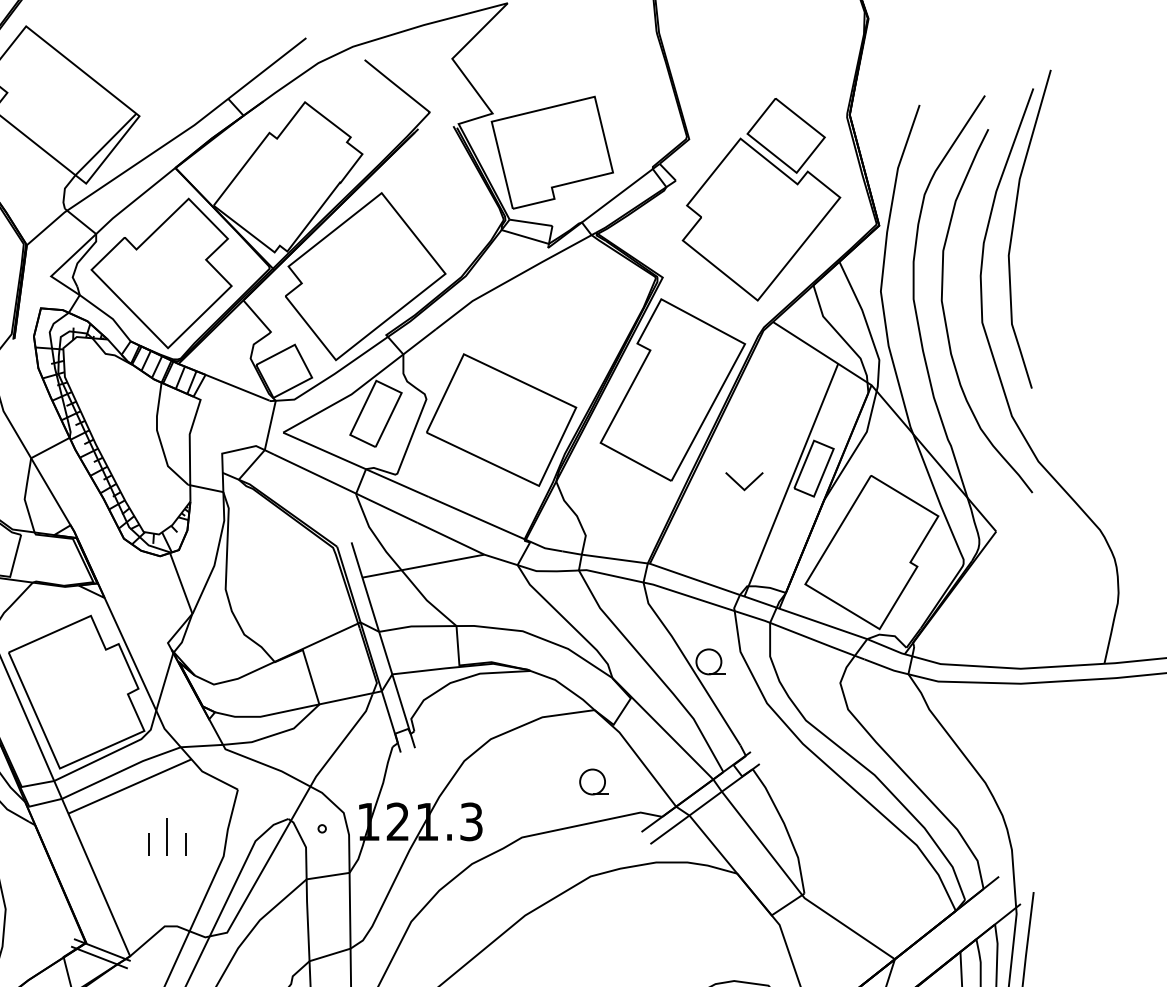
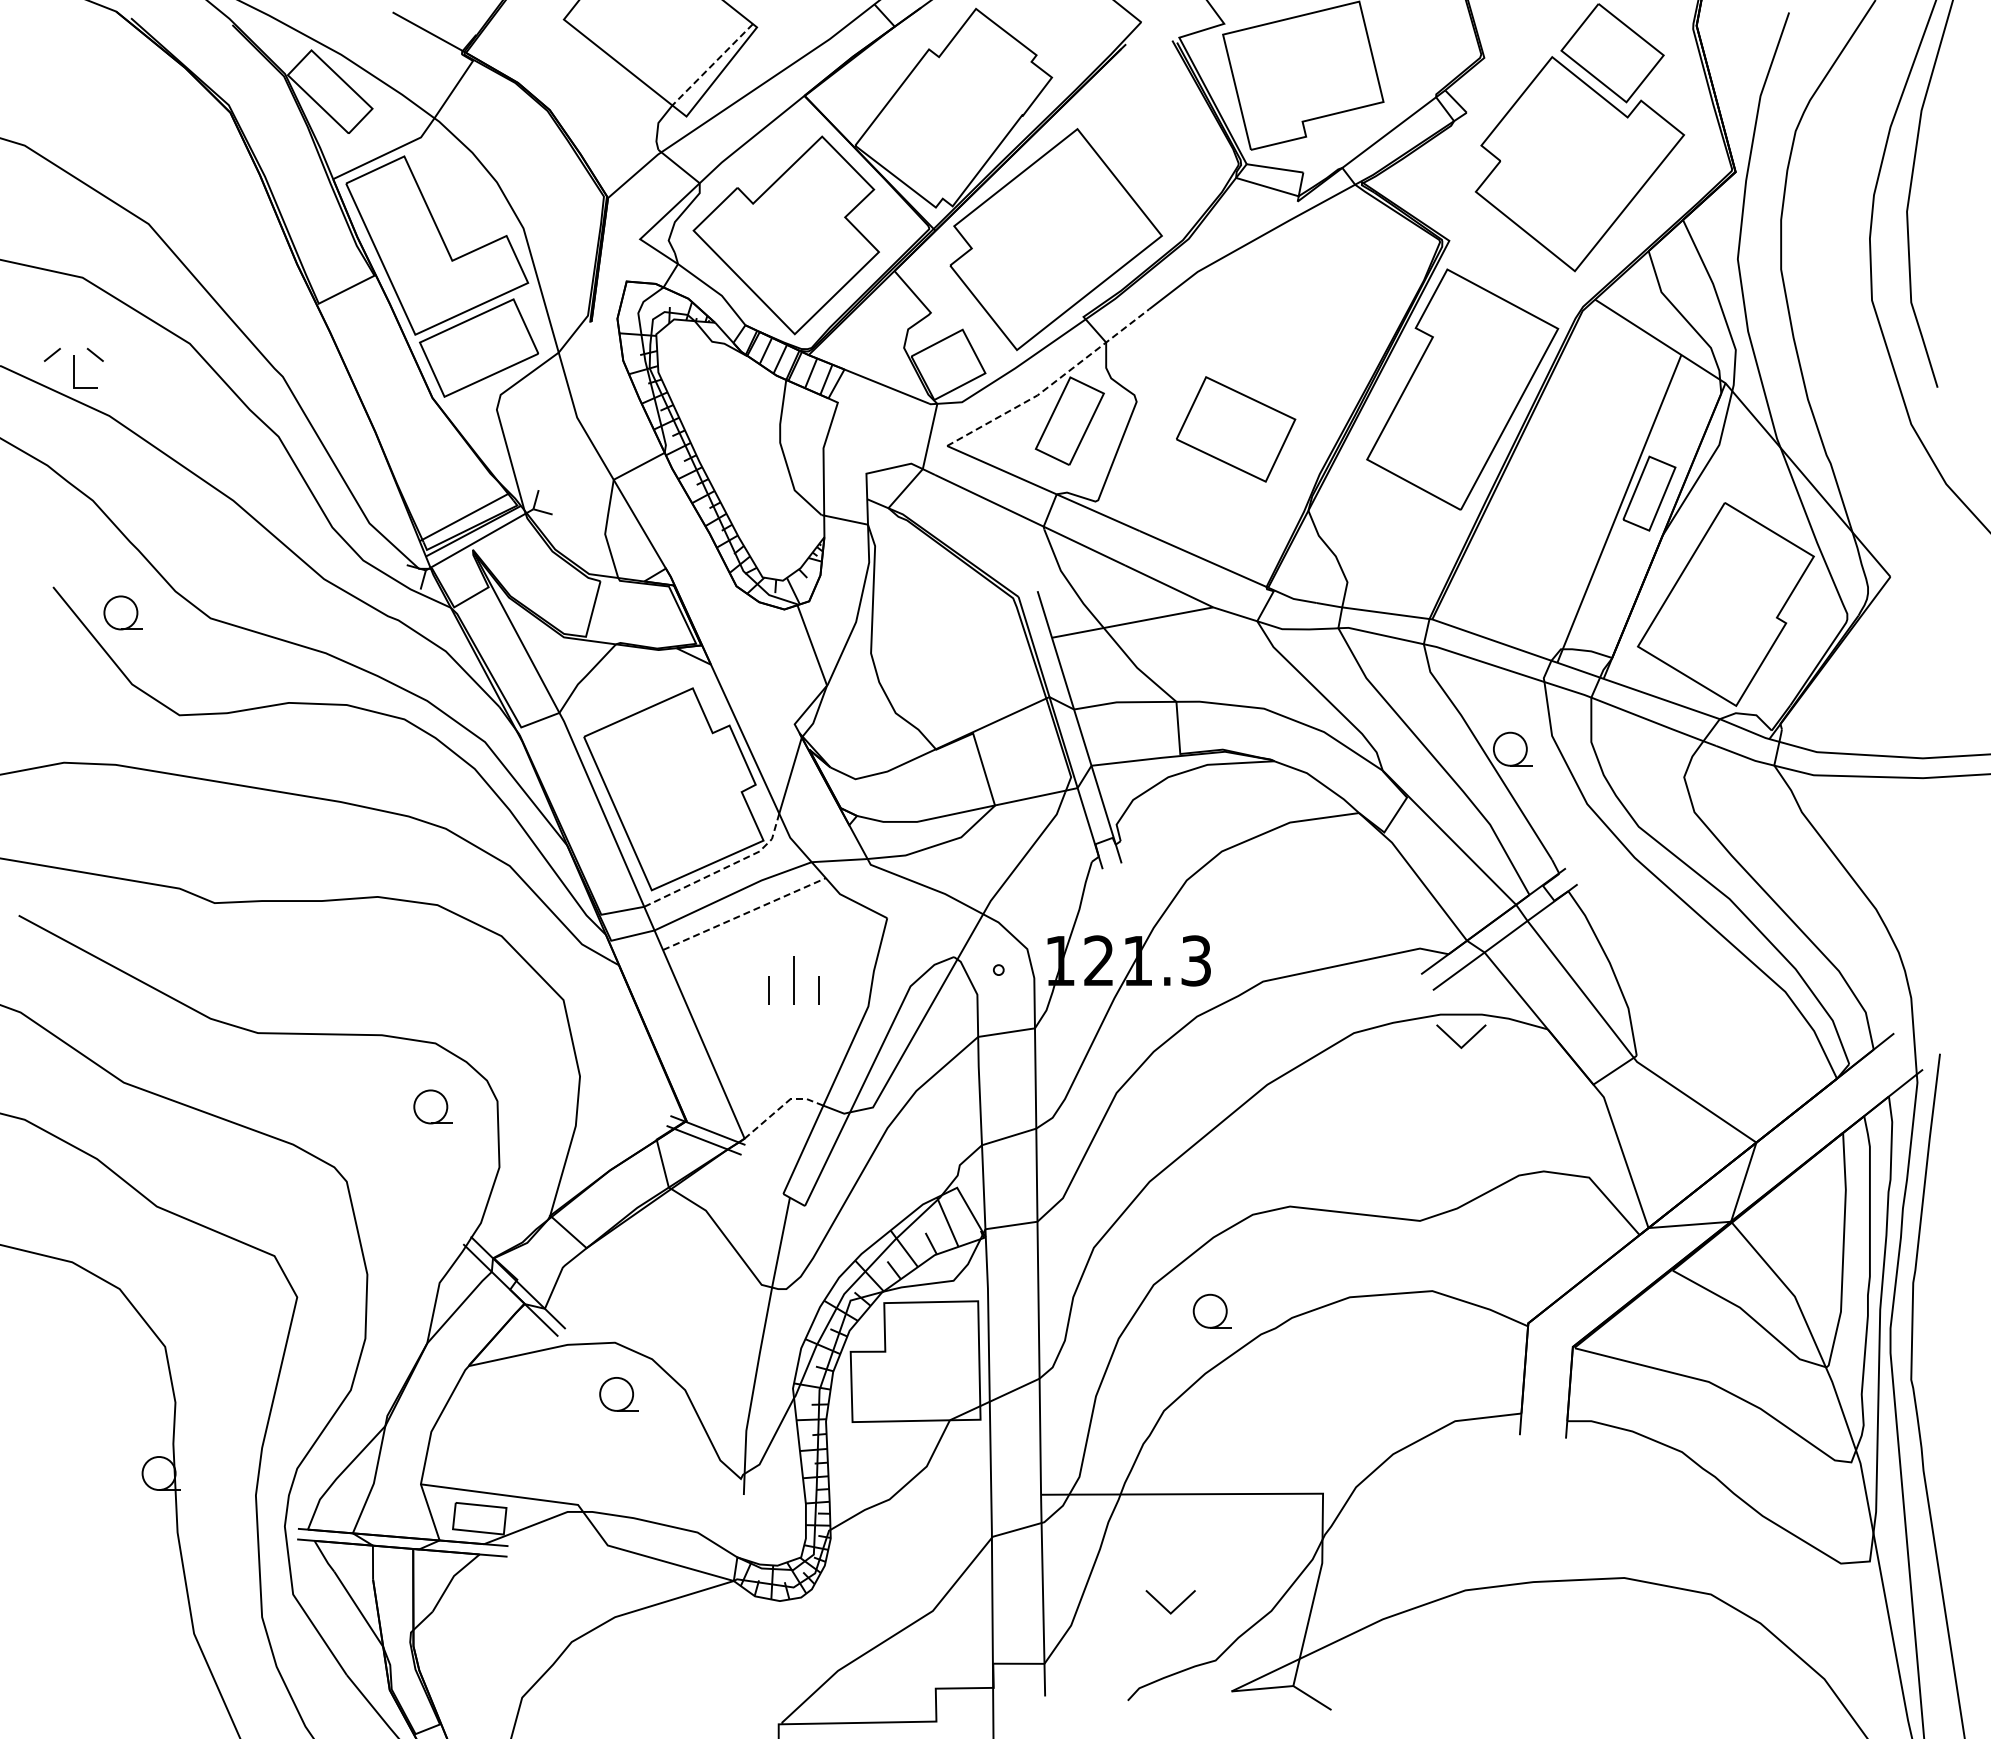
line: (105, 145) -> (712, 65), solid -> dashed
curve: (945, 317) -> (1823, 293), removed
line: (362, 386) -> (1051, 384), solid -> dashed
part: (501, 420) -> (1235, 429), size x0.6
part: (748, 485) -> (1466, 1041), moved
line: (114, 752) -> (723, 868), solid -> dashed
part: (594, 781) -> (1358, 907), removed
line: (130, 786) -> (744, 913), solid -> dashed
line: (157, 931) -> (781, 1106), solid -> dashed

